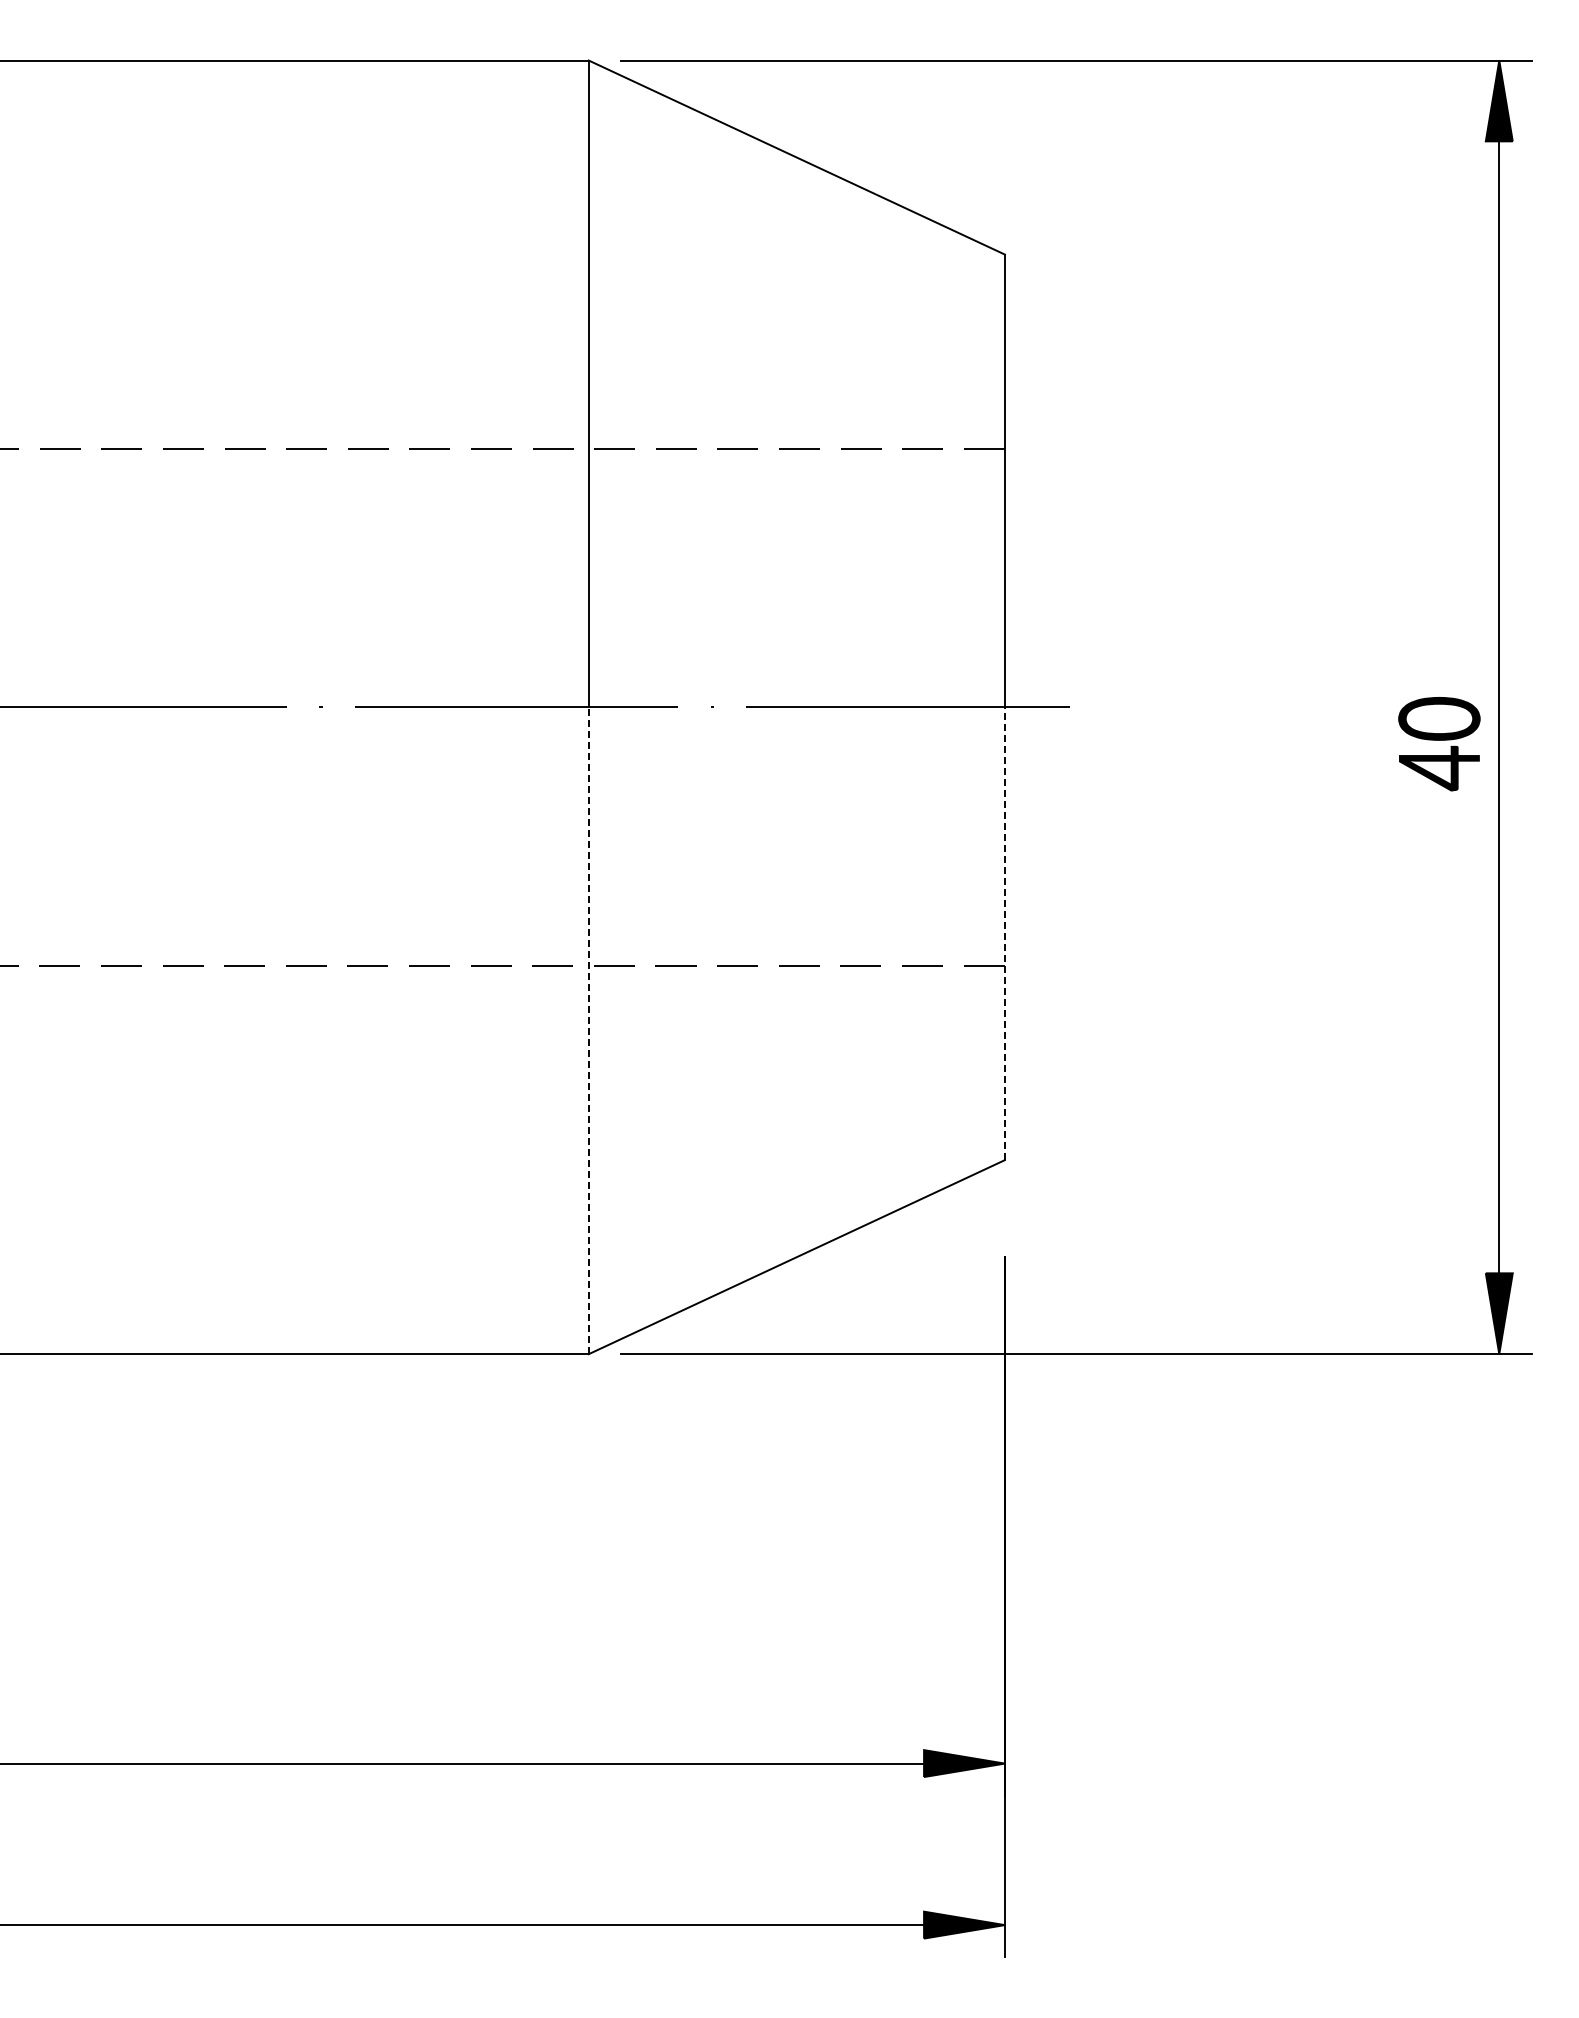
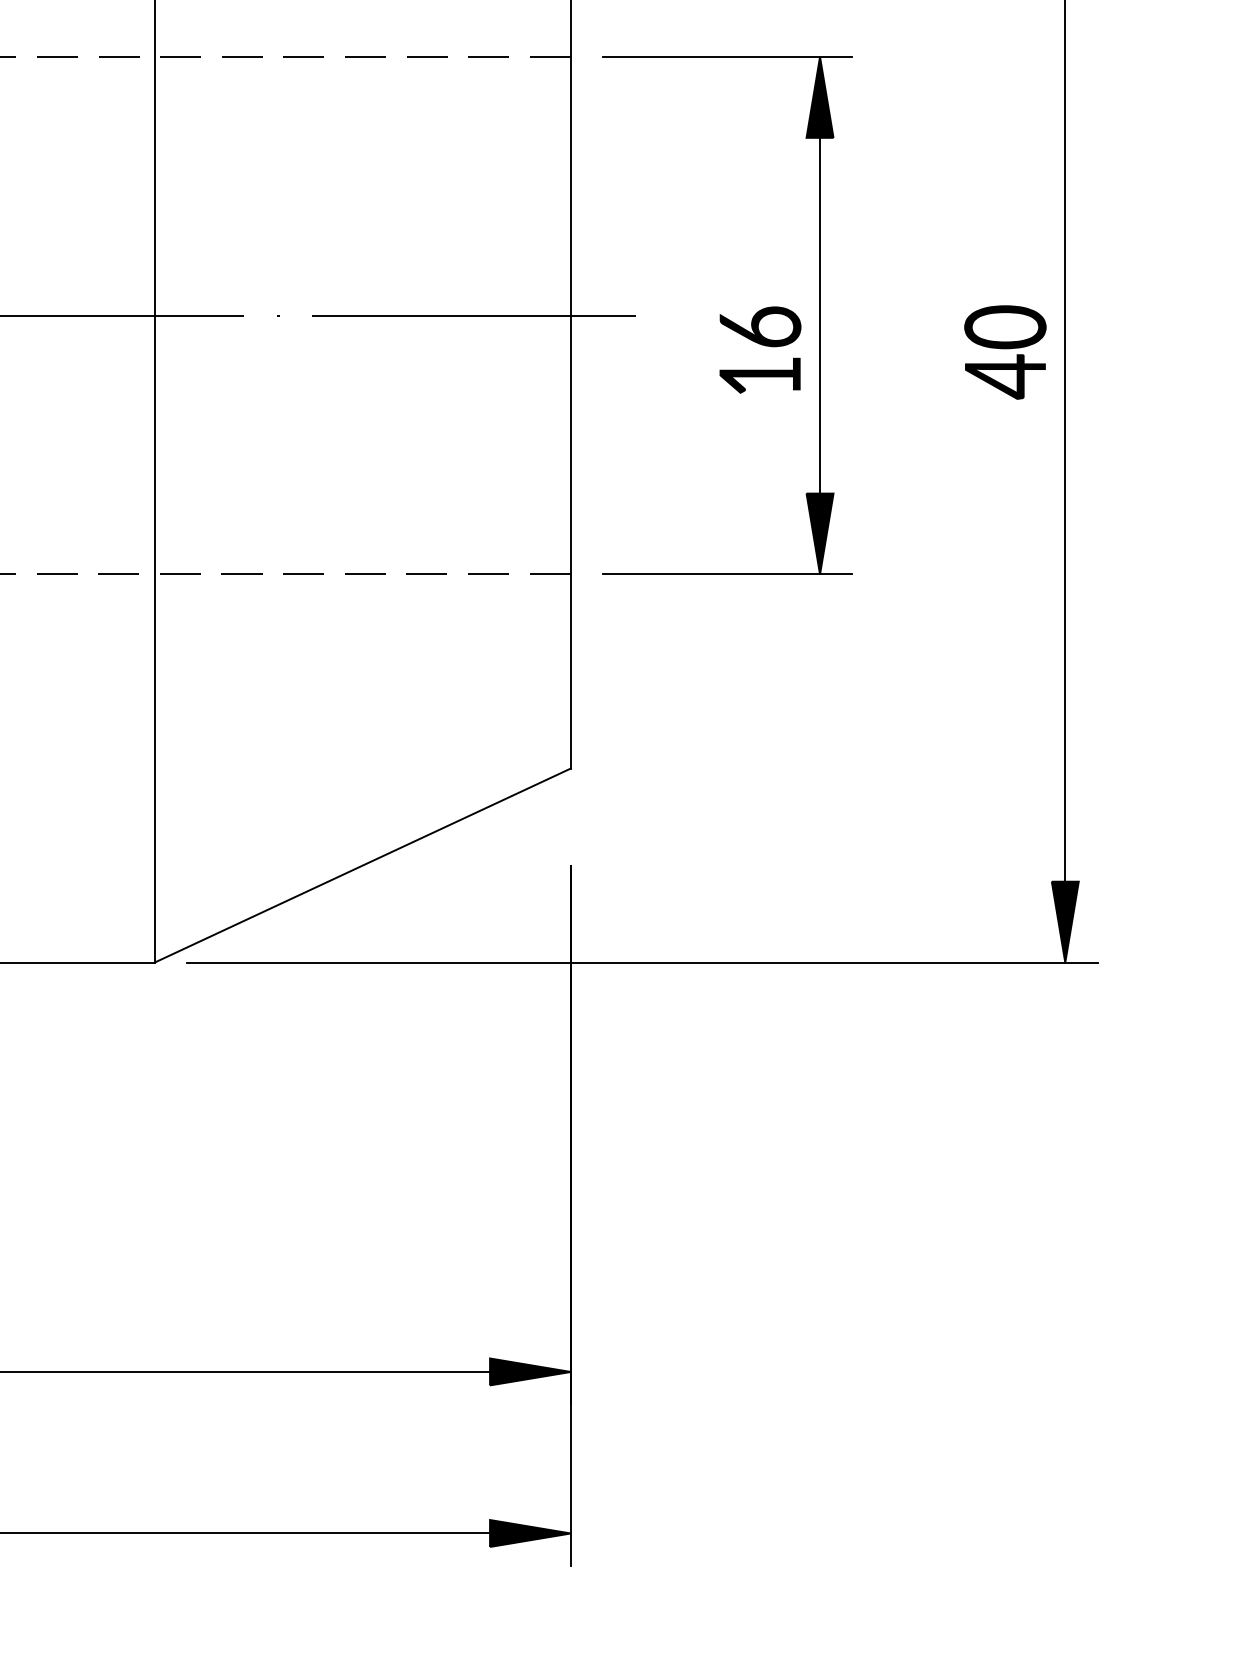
part: (1161, 707) -> (727, 315), added
line: (1004, 933) -> (570, 541), dashed -> solid
line: (588, 1030) -> (154, 638), dashed -> solid

